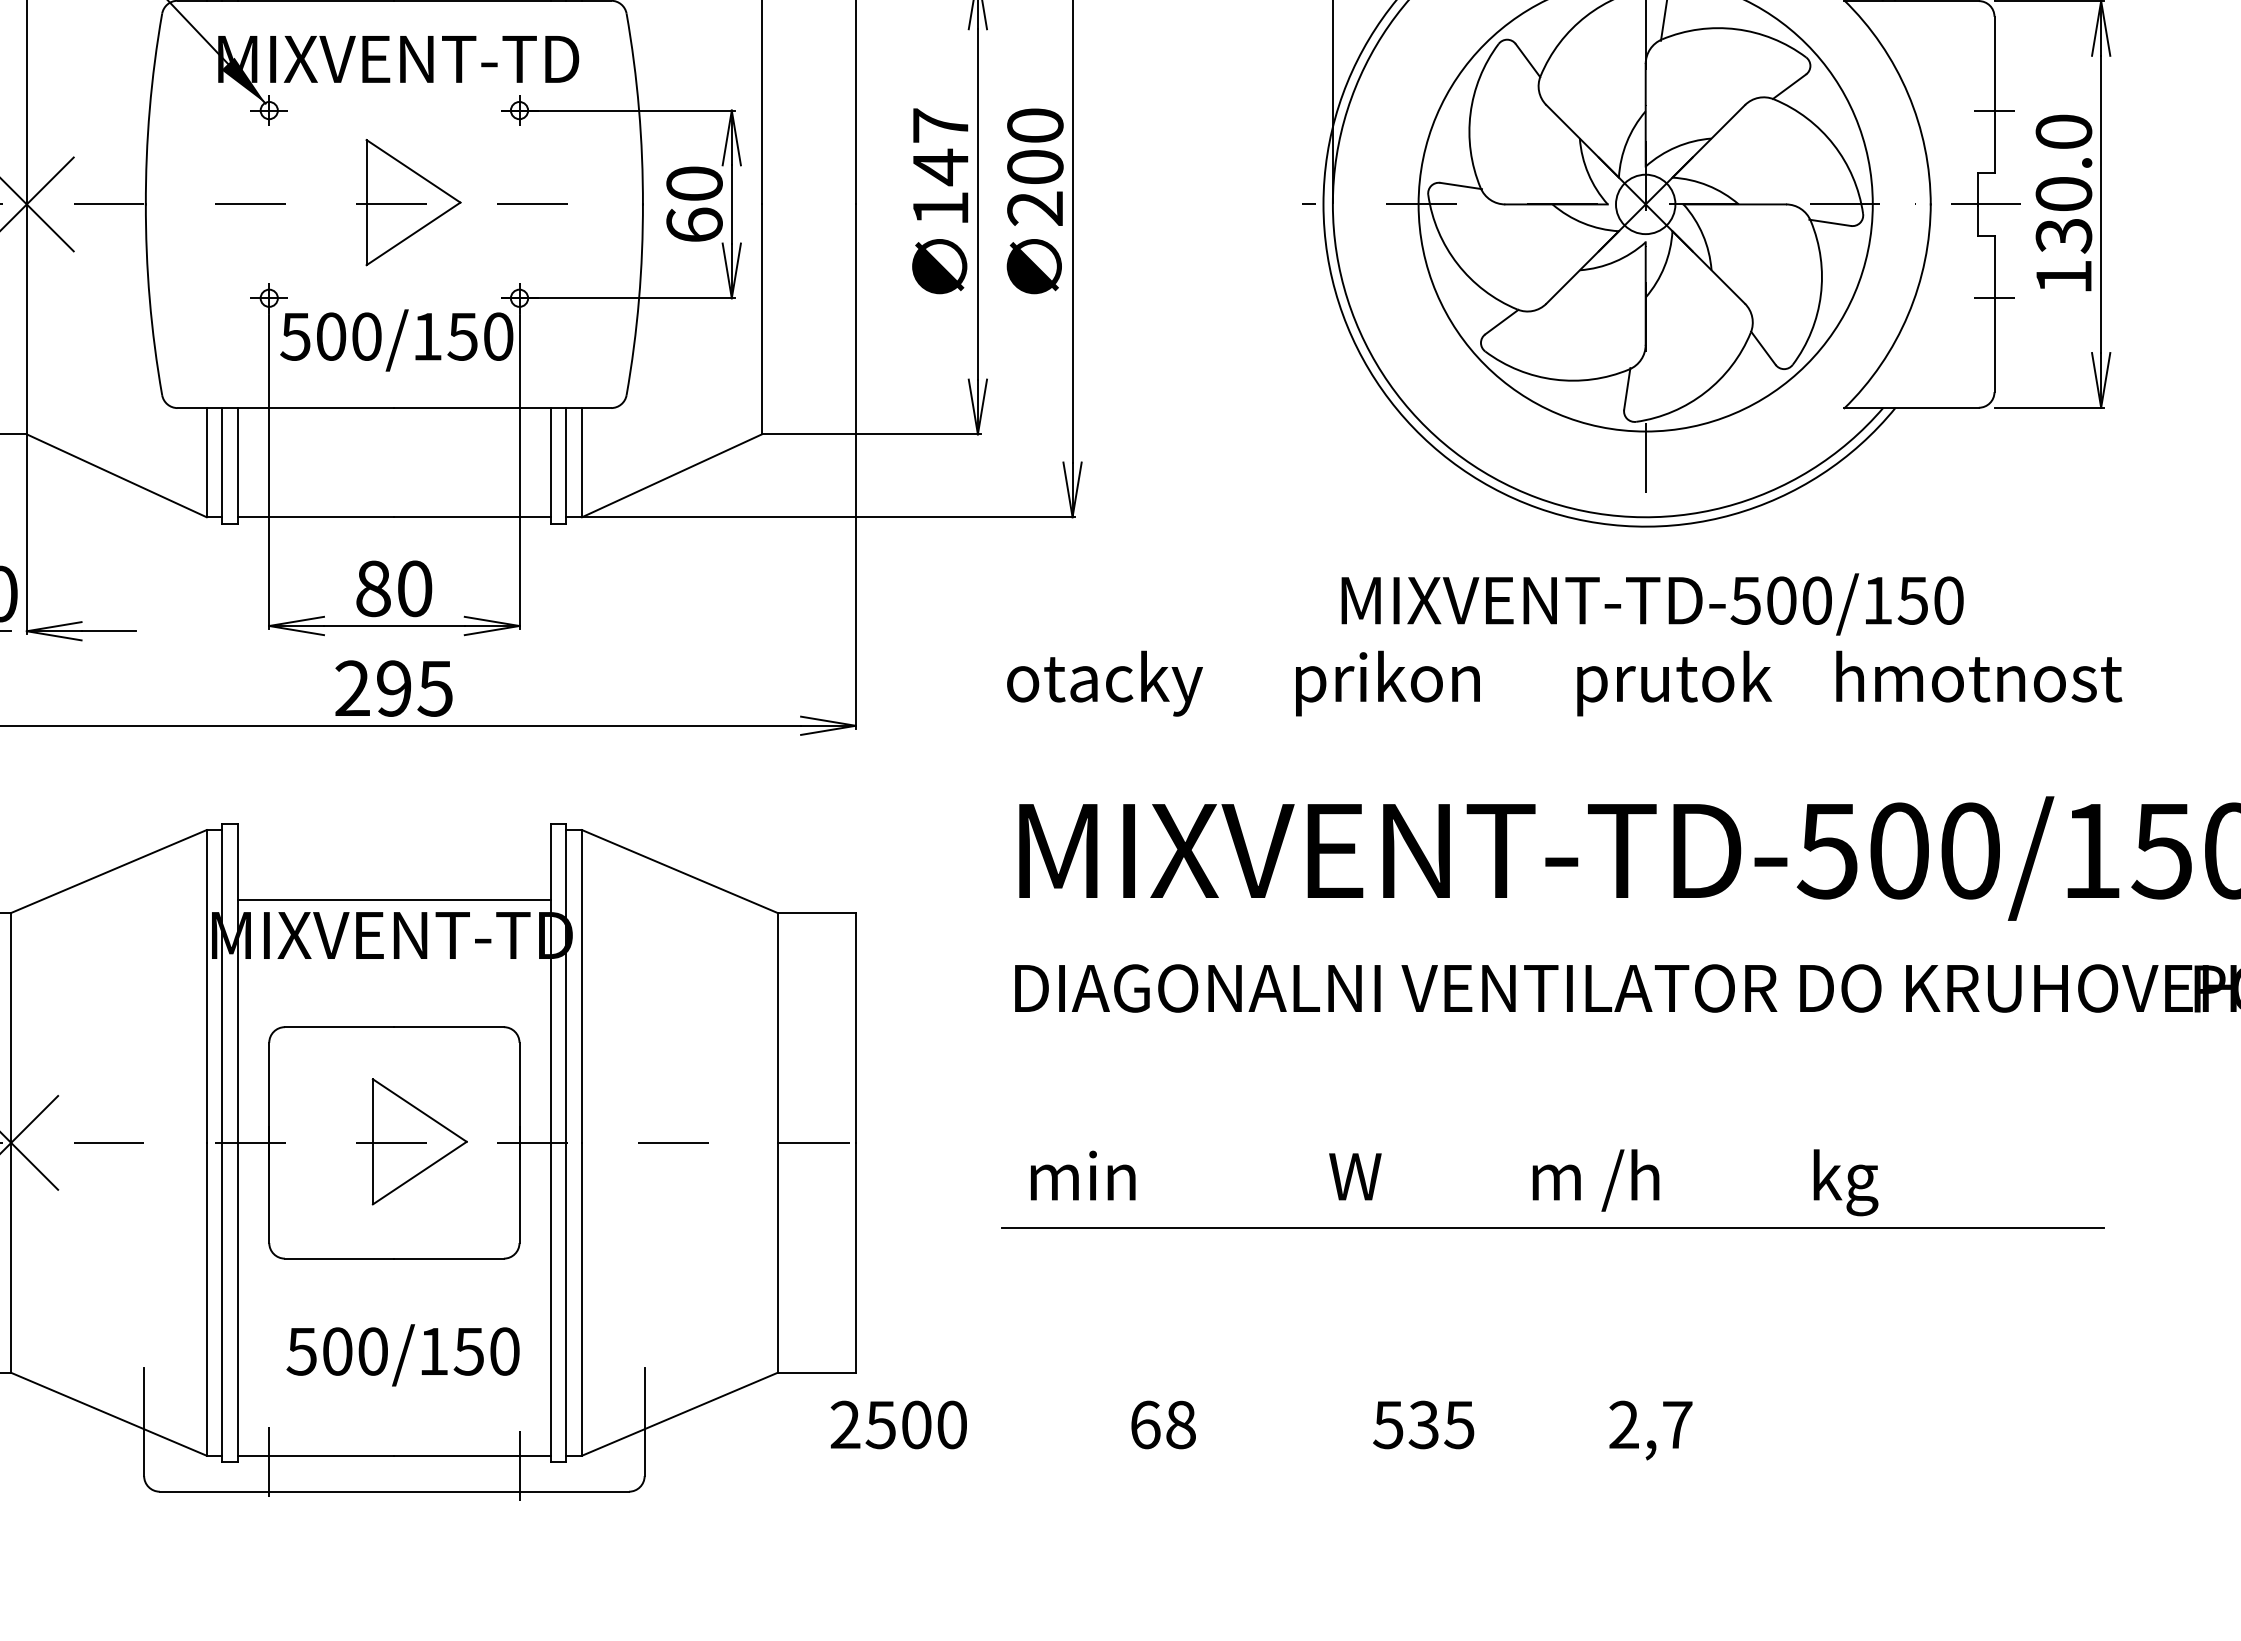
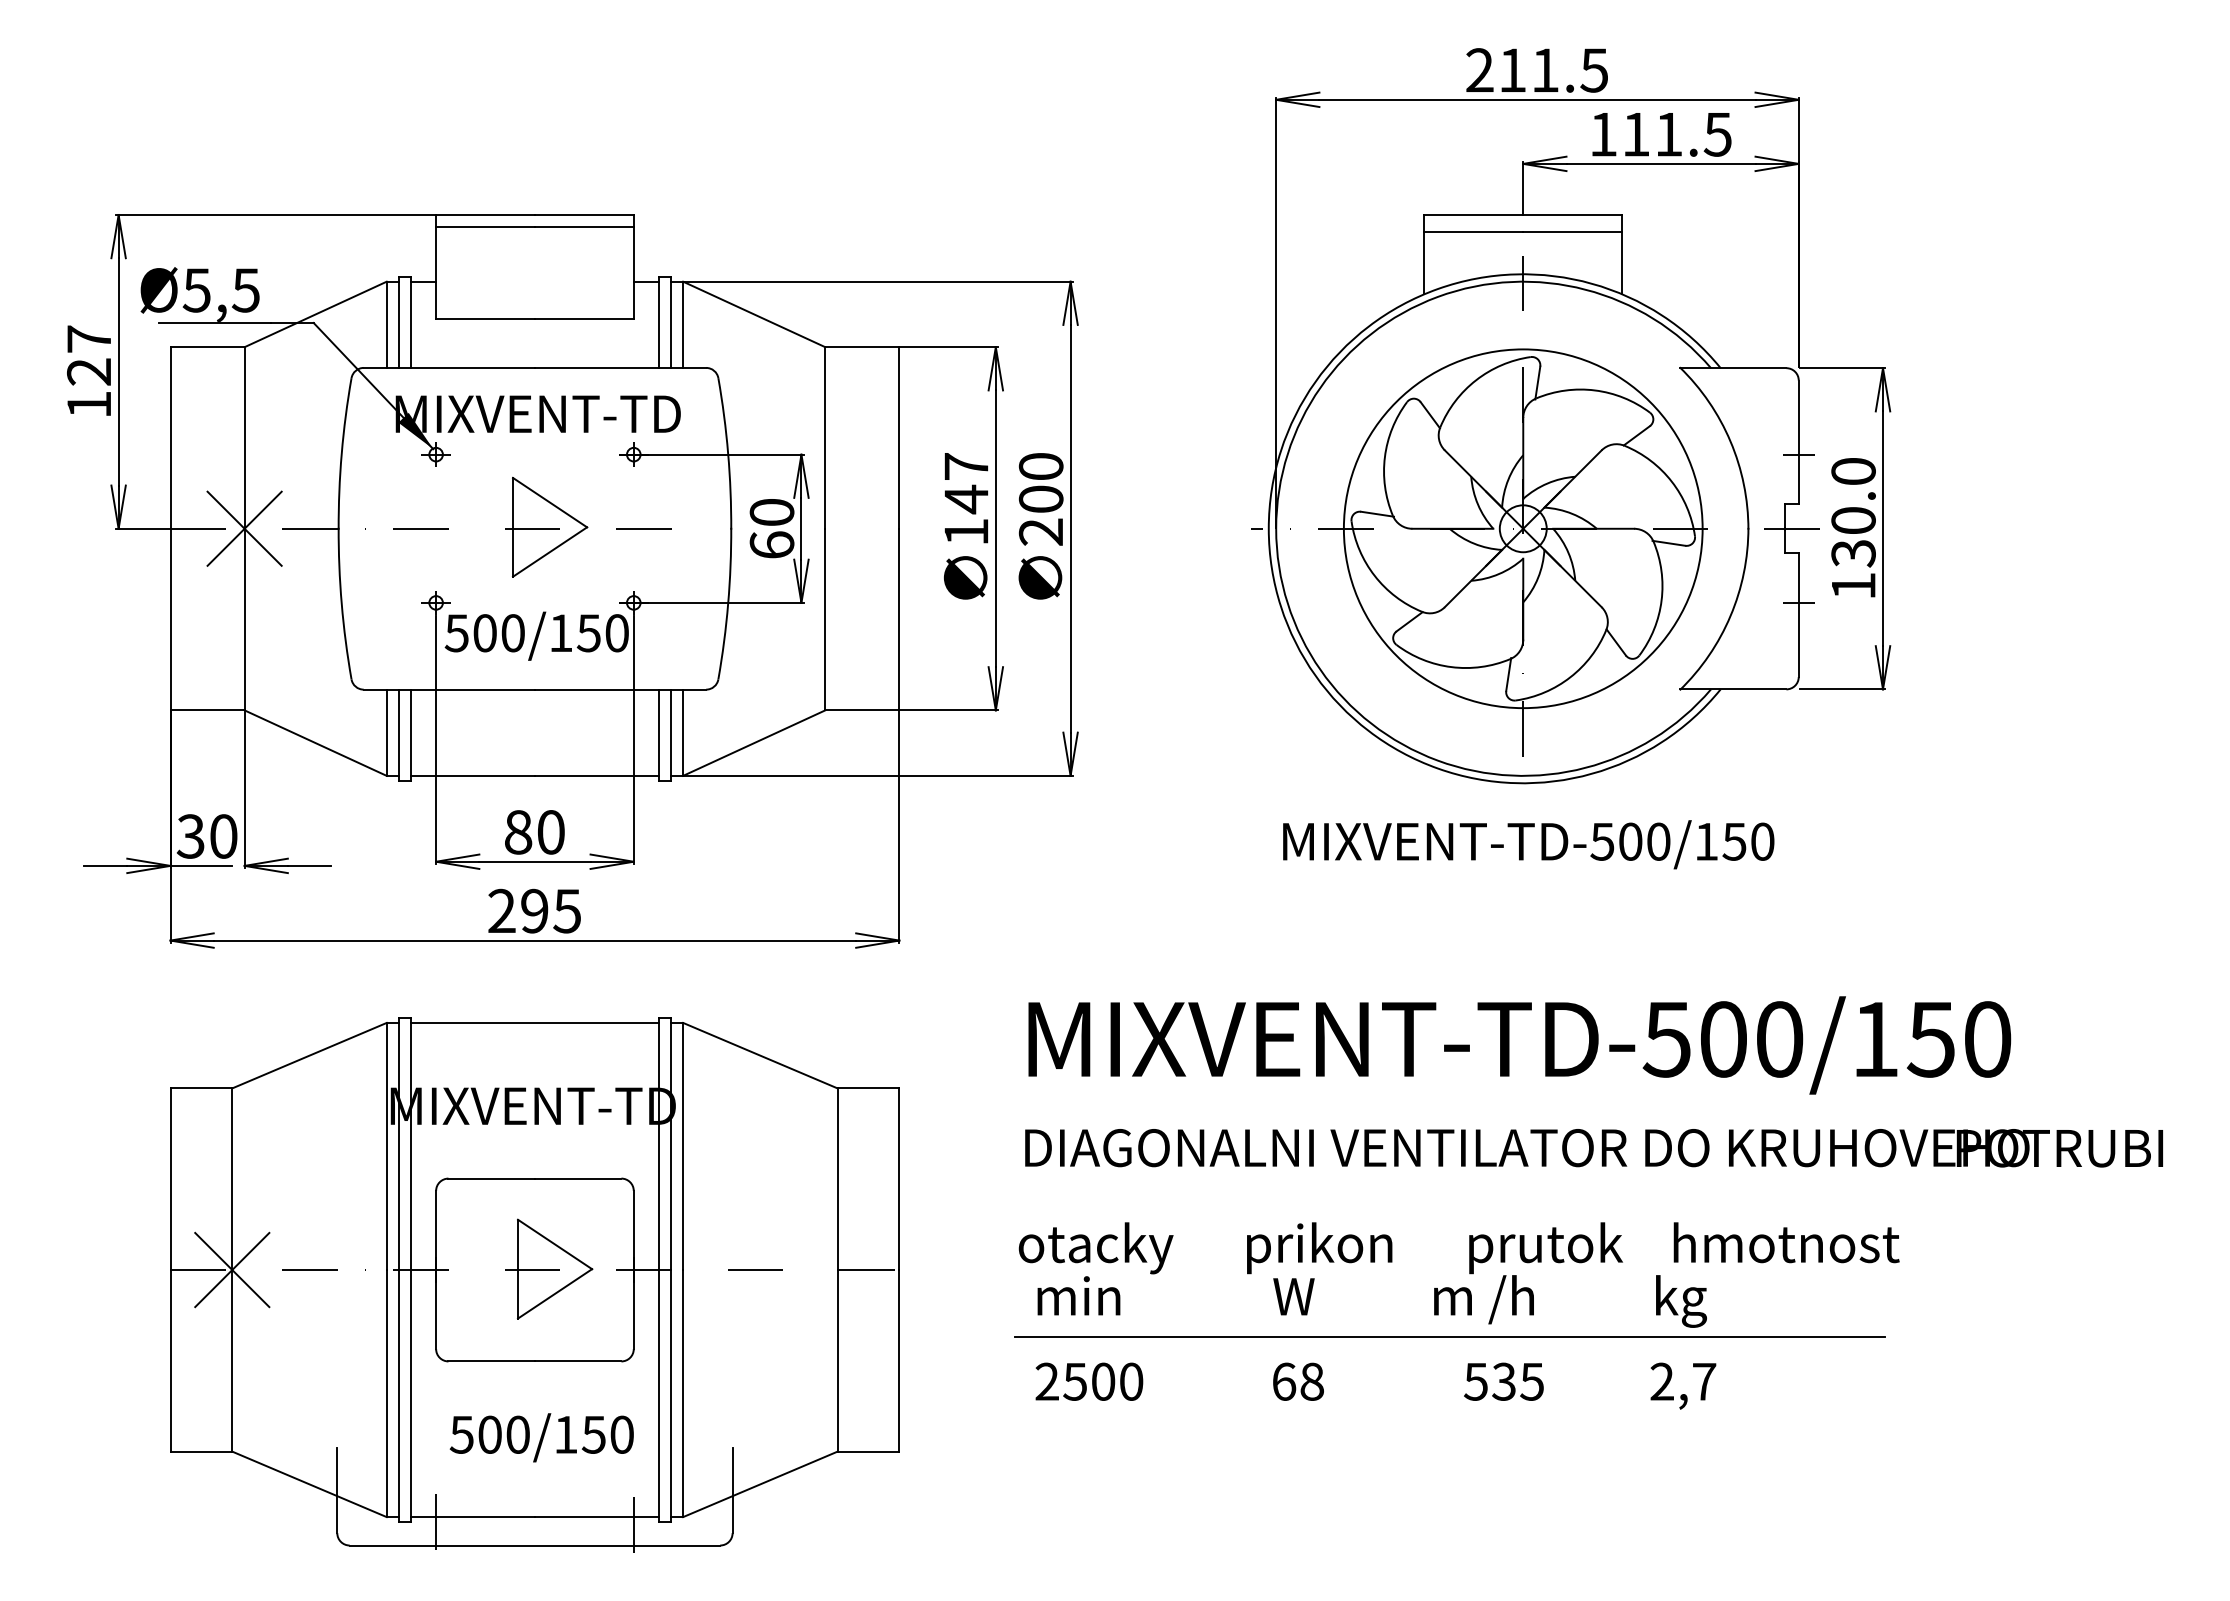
text: (1563, 683) -> (1458, 1248), moved
line: (393, 899) -> (534, 1022), moved
text: (1261, 1429) -> (1375, 1385), moved

